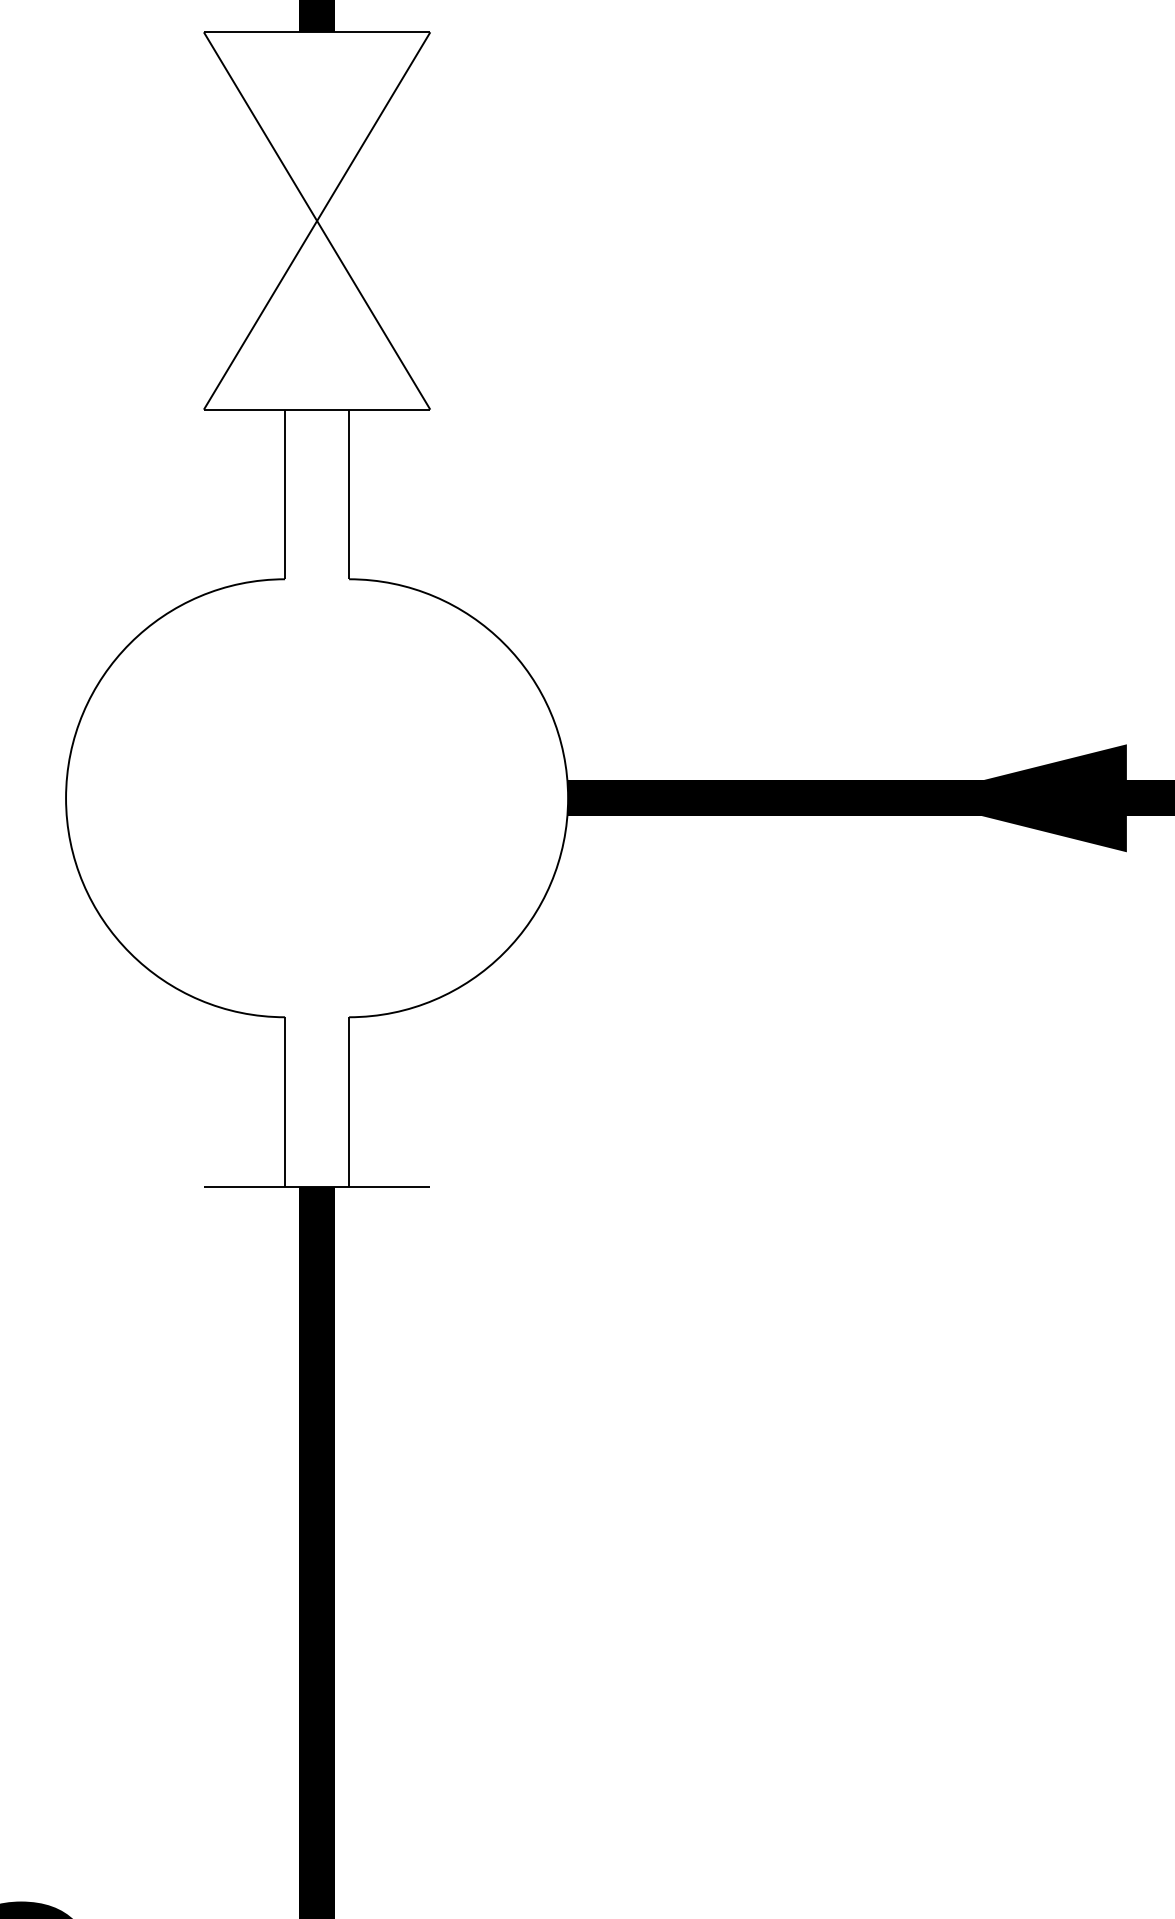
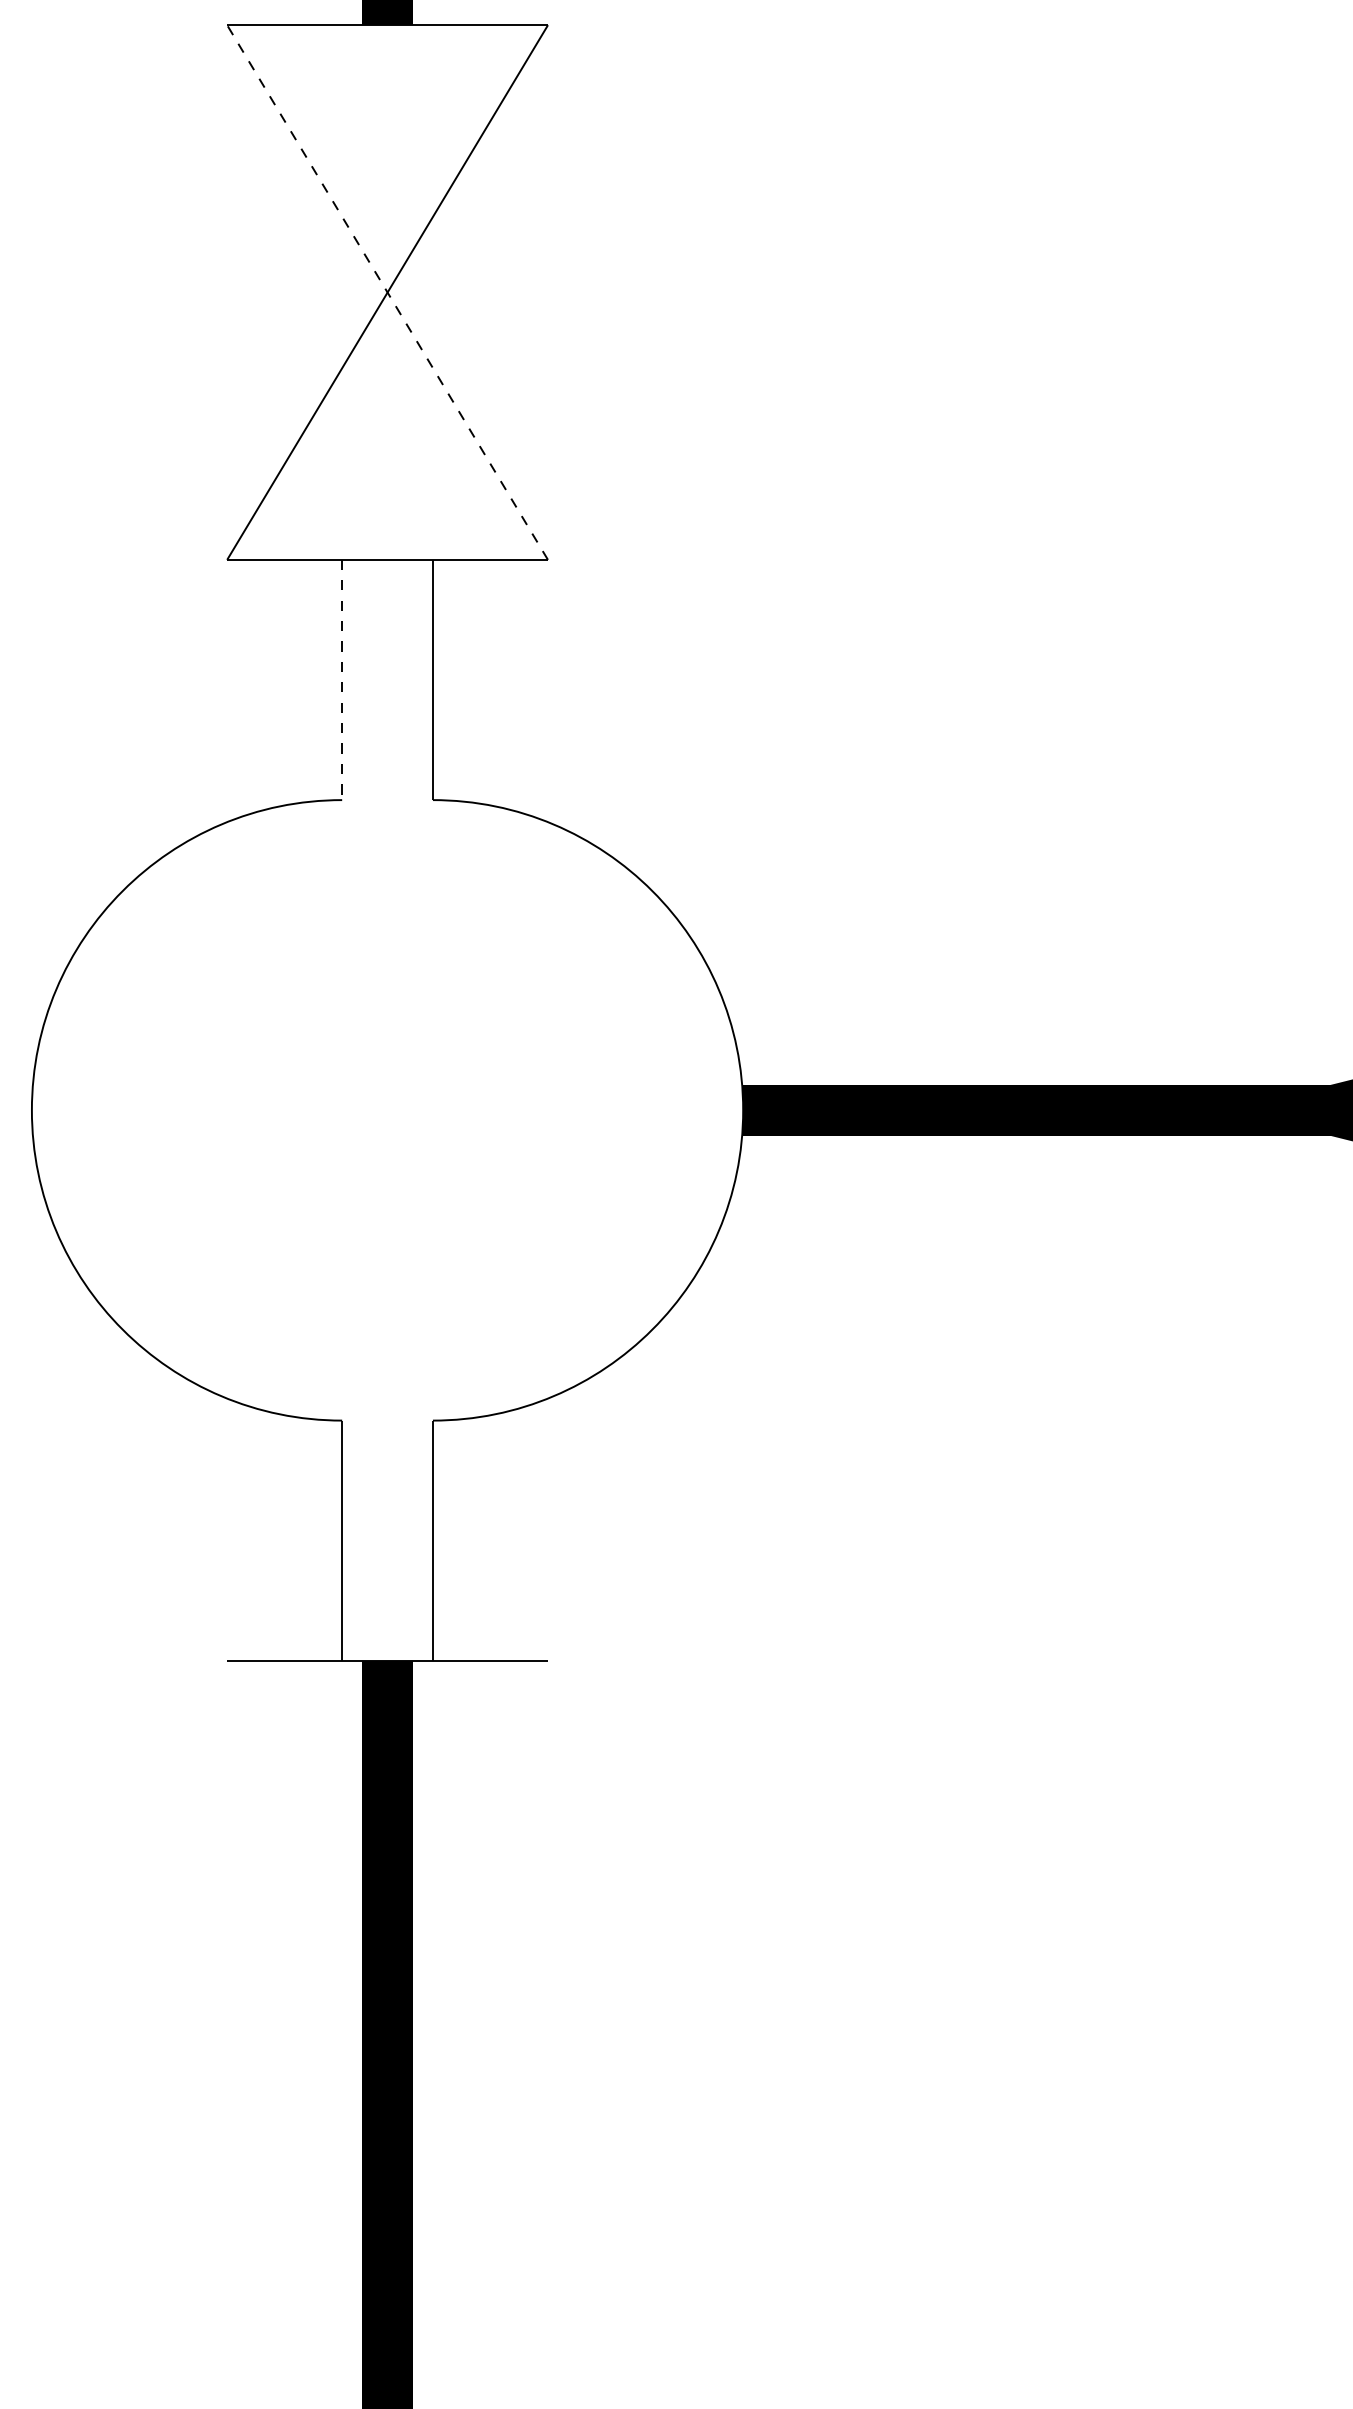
line: (316, 220) -> (386, 291), solid -> dashed
line: (285, 494) -> (342, 680), solid -> dashed

